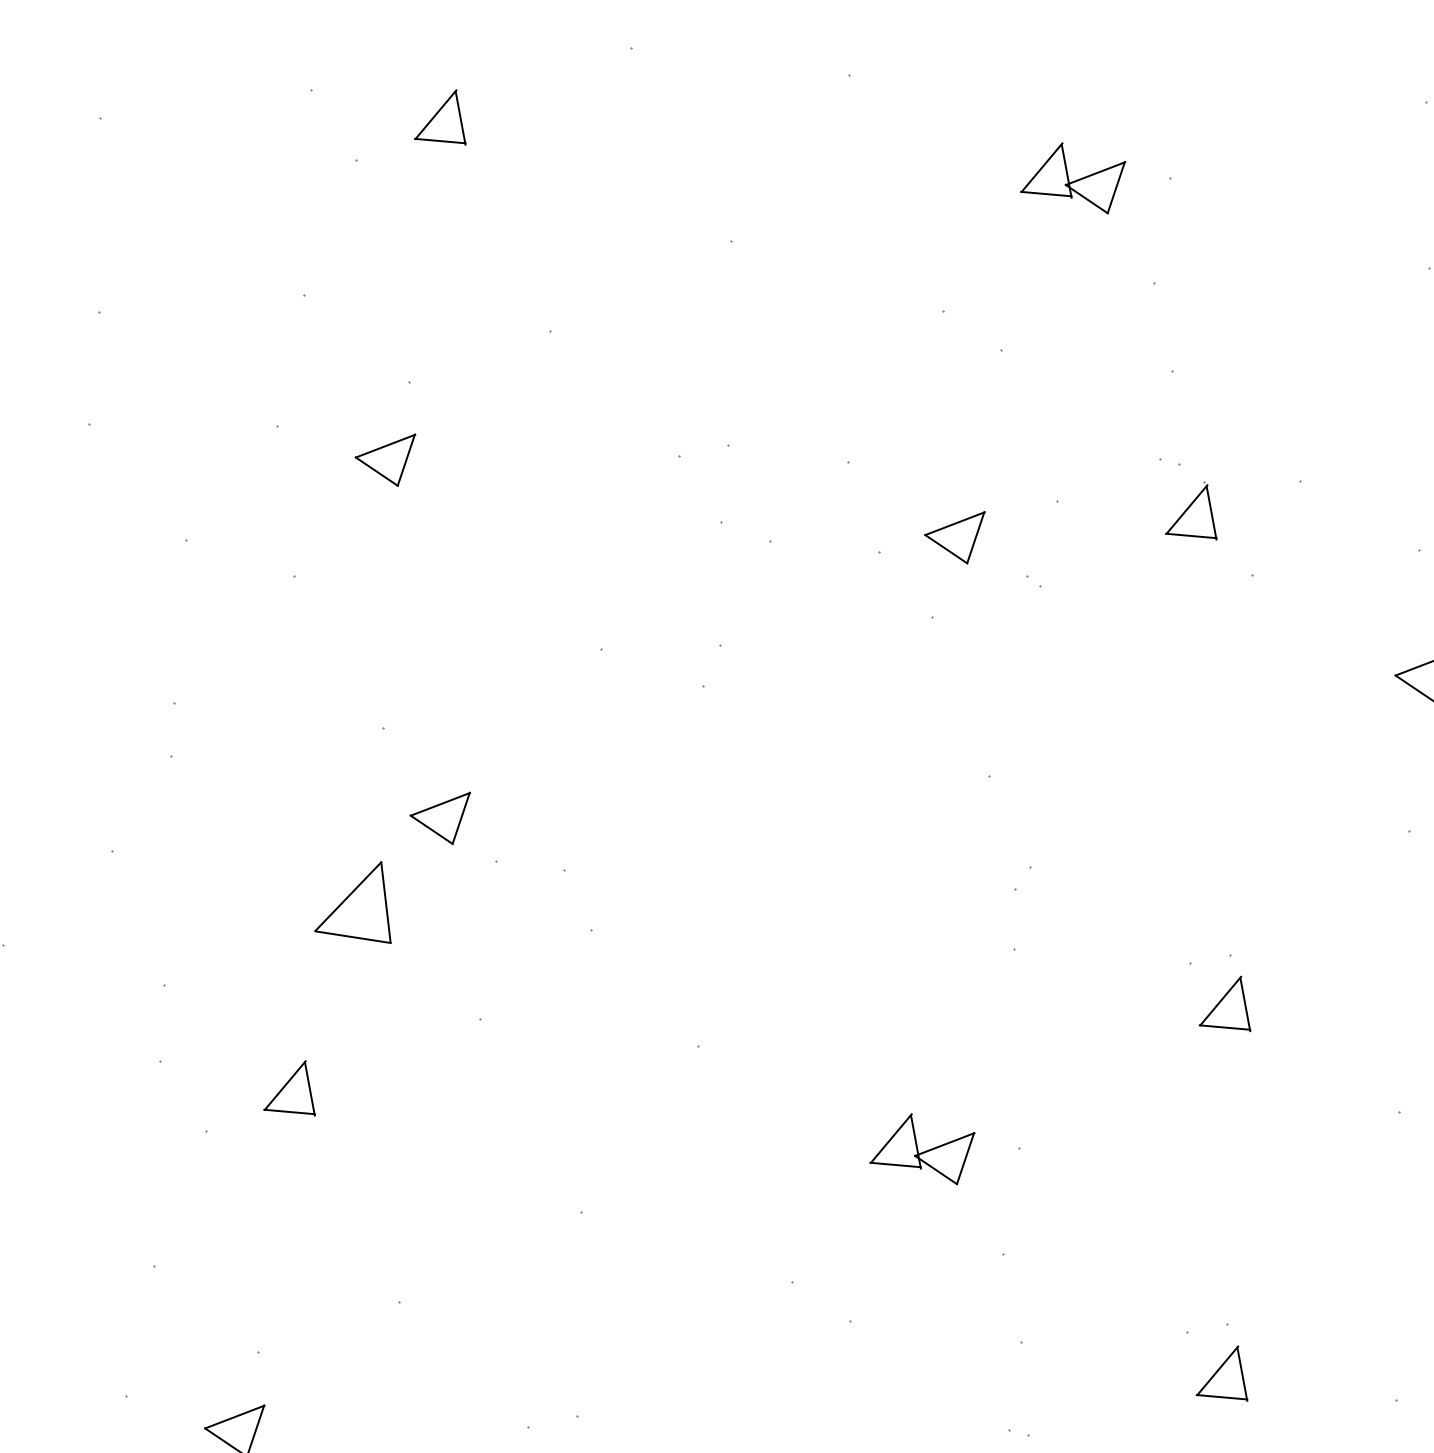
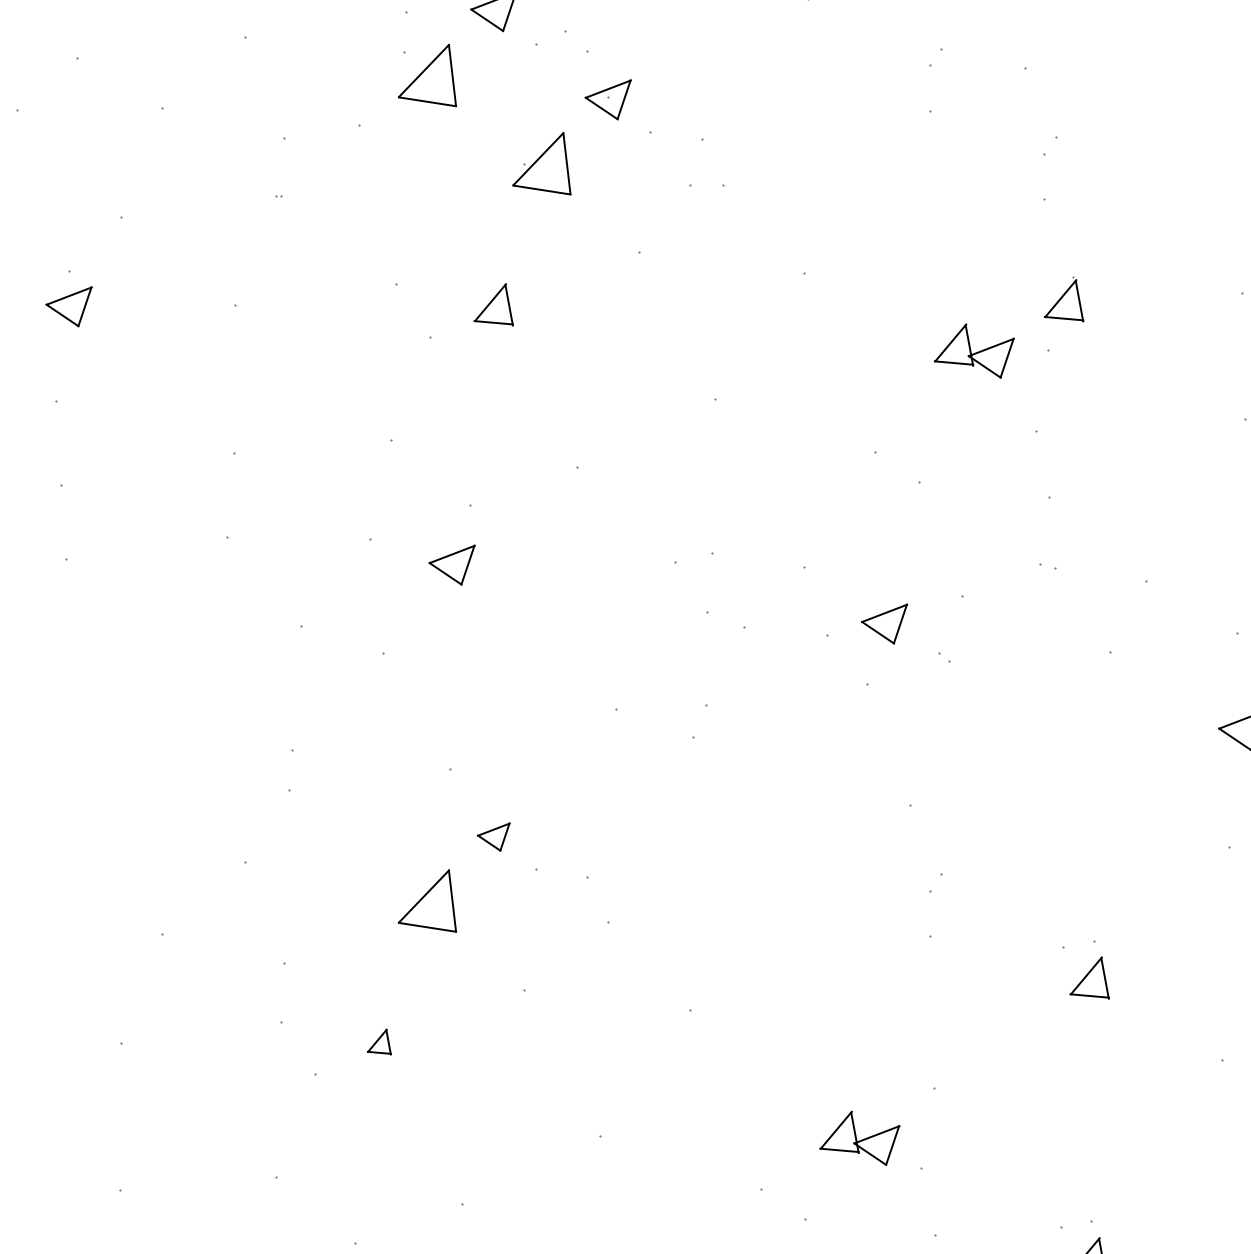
part: (1191, 510) -> (1064, 299), moved
part: (439, 817) -> (493, 836), size x0.7
part: (289, 1087) -> (379, 1041), size x0.6
part: (921, 1148) -> (859, 1137), moved

